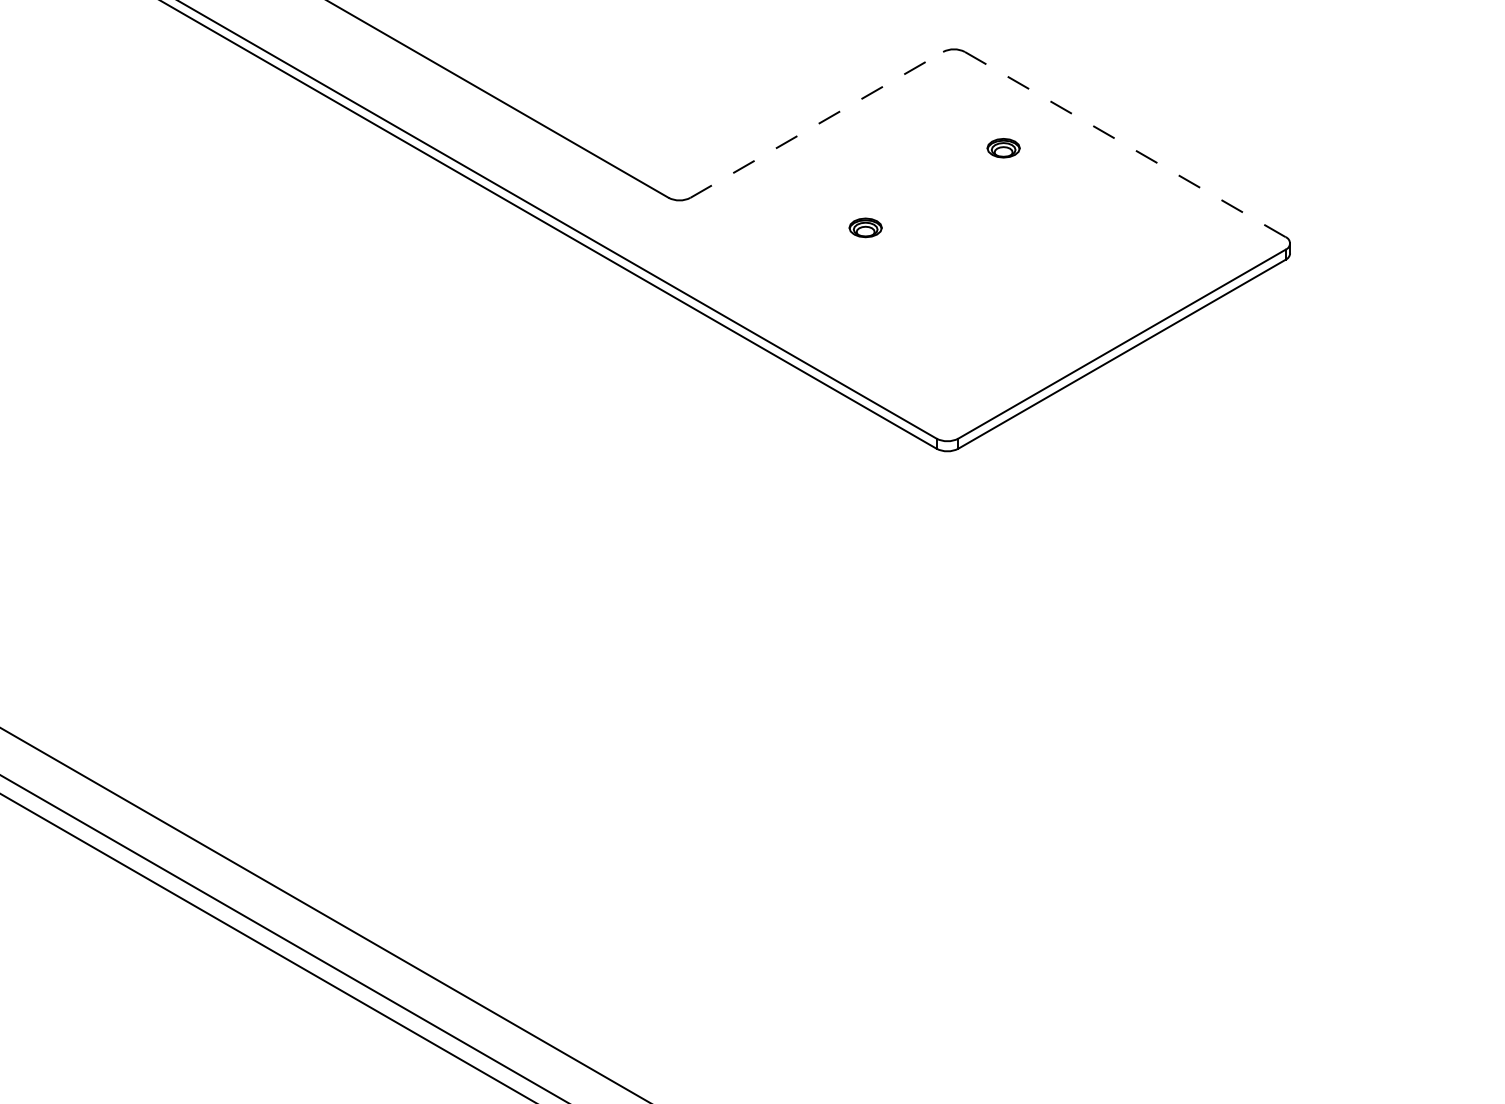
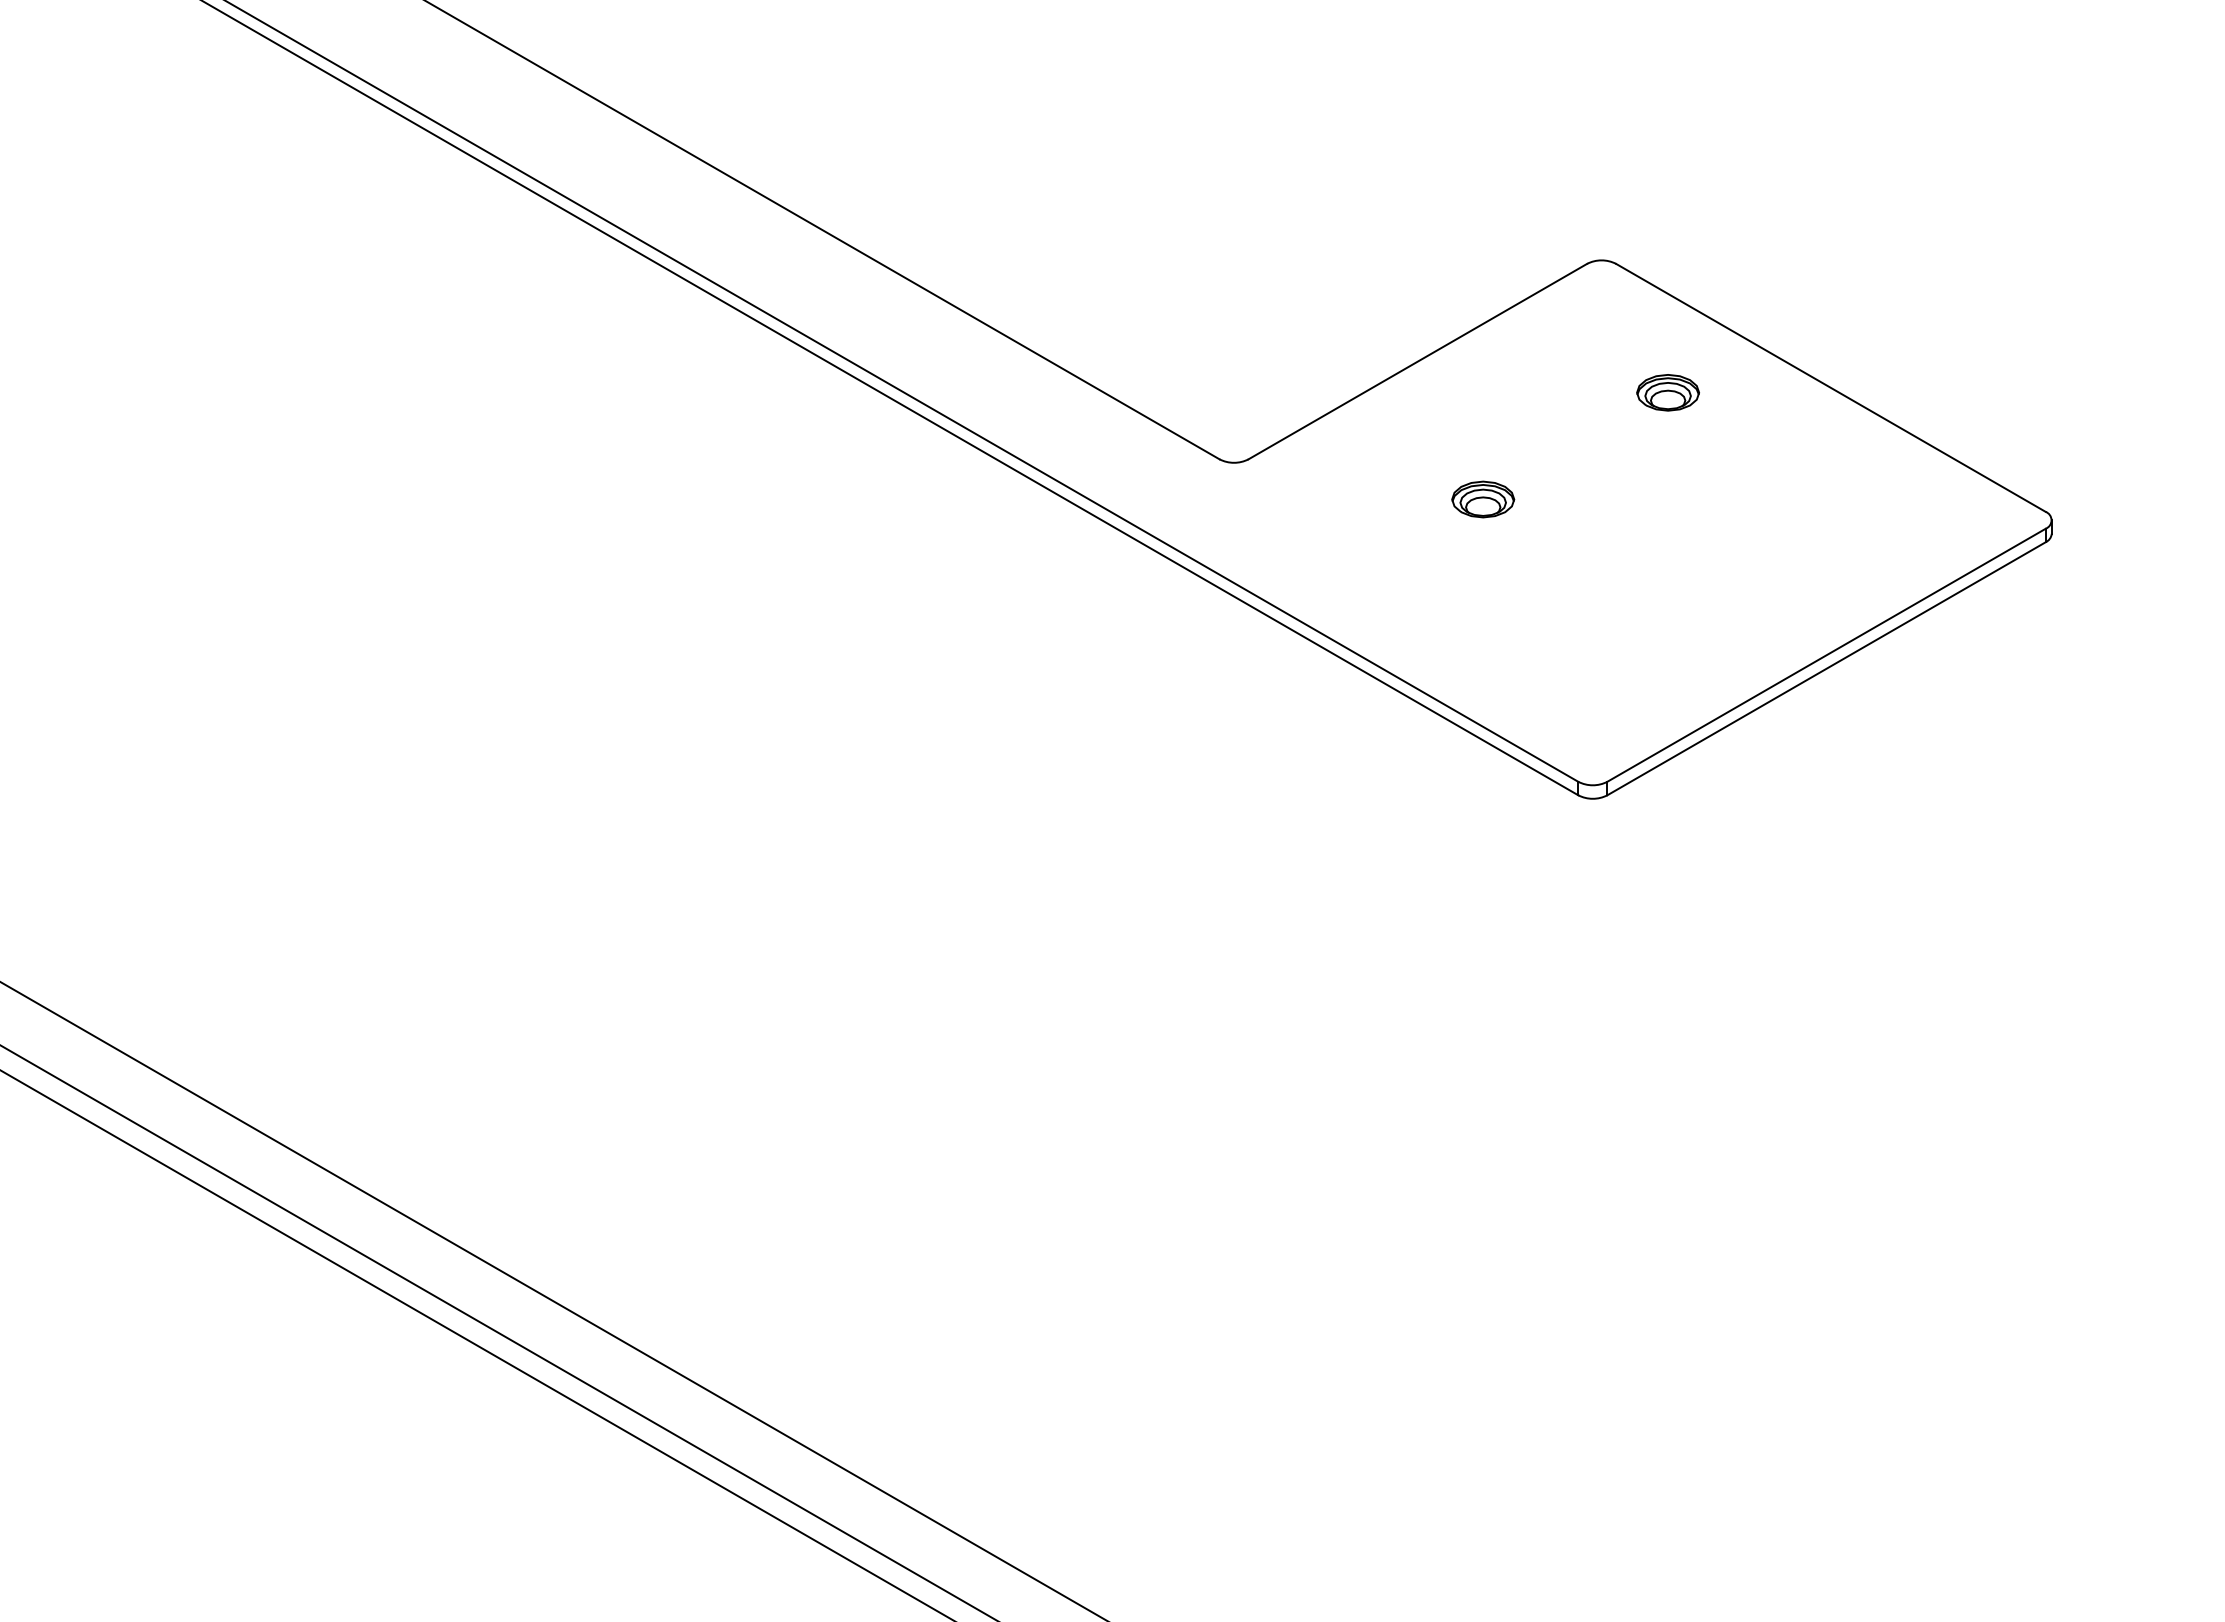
line: (817, 124) -> (1418, 361), dashed -> solid
line: (1124, 144) -> (1830, 387), dashed -> solid
part: (1003, 147) -> (1667, 392), size x1.43
part: (865, 227) -> (1483, 499), size x1.43

